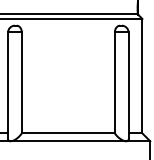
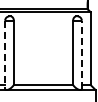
line: (8, 85) -> (5, 54), solid -> dashed
line: (128, 85) -> (81, 54), solid -> dashed

